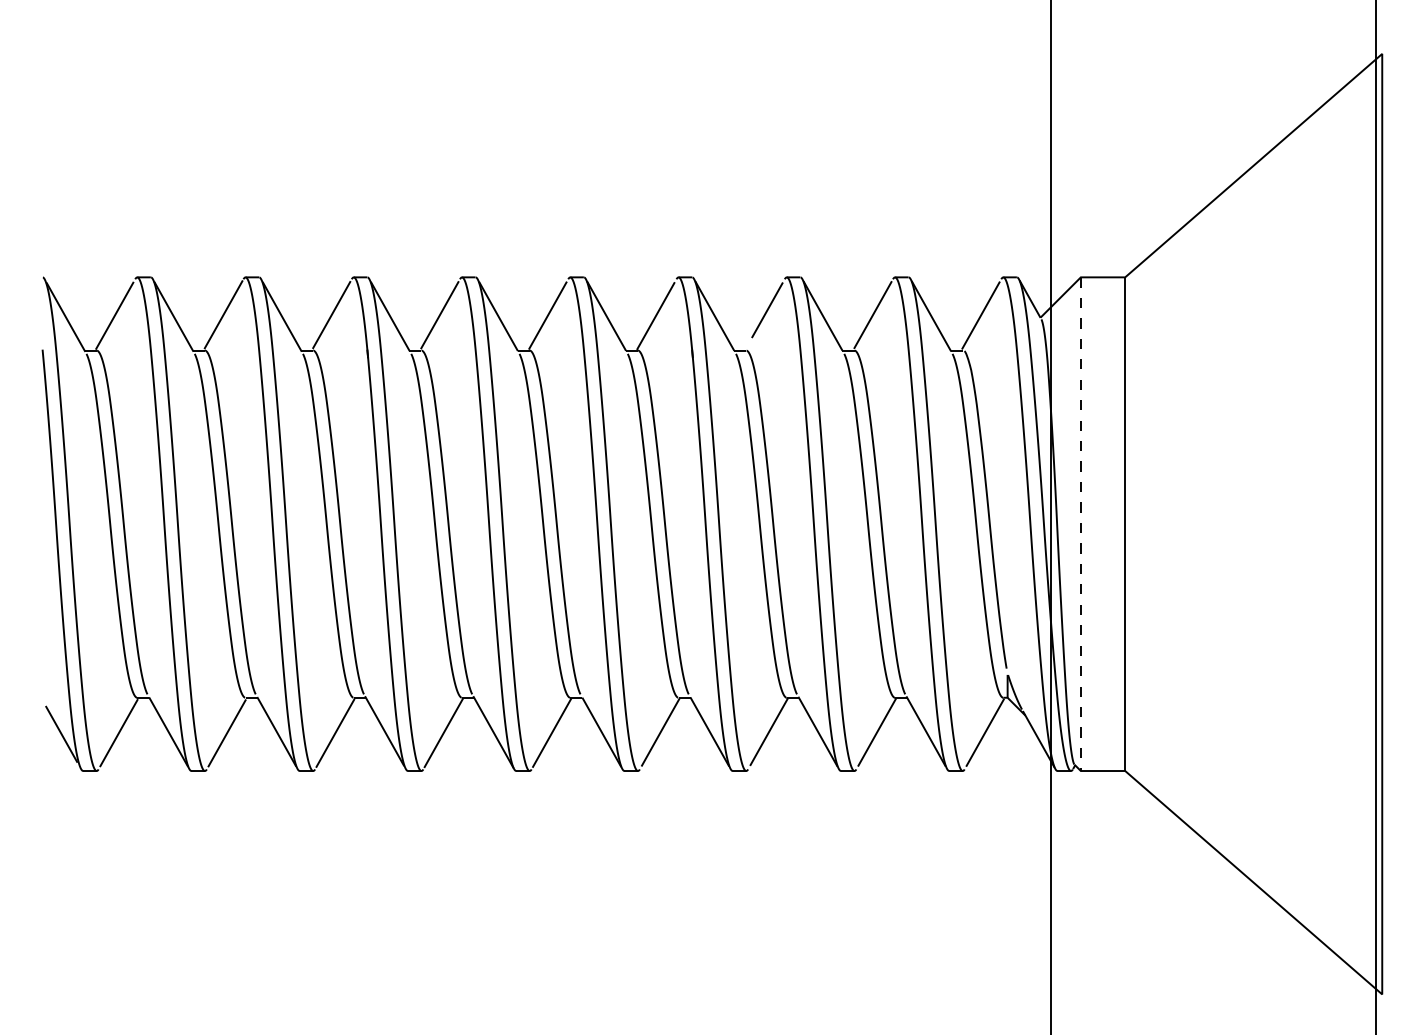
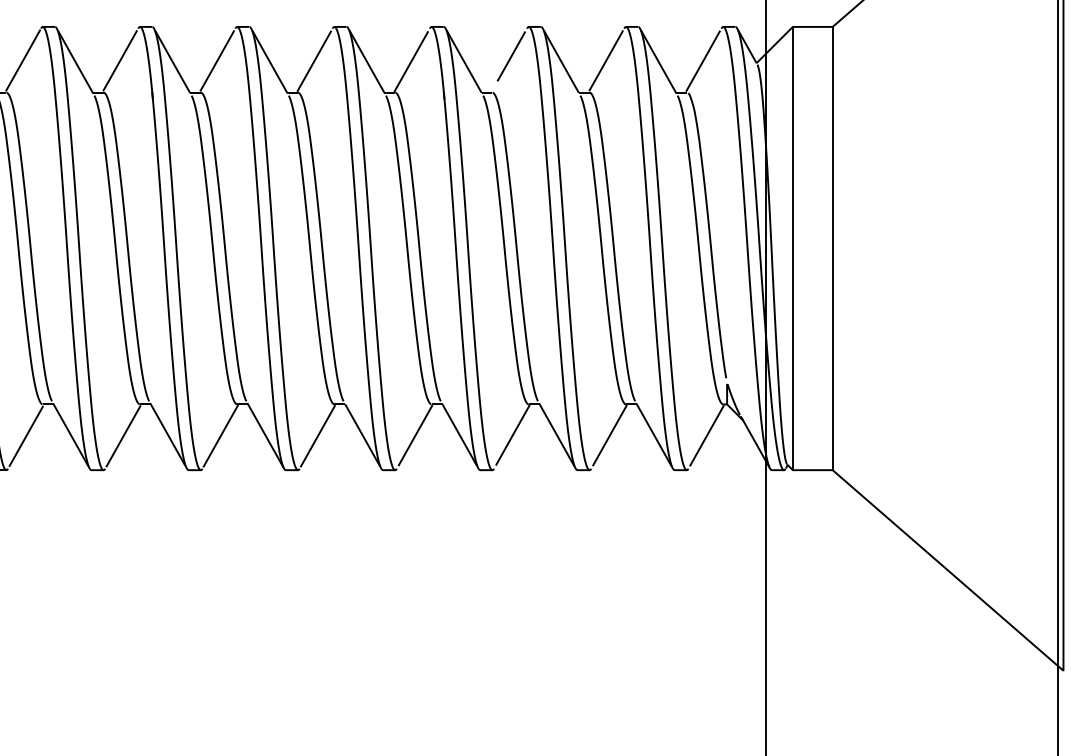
line: (1080, 524) -> (792, 248), dashed -> solid

